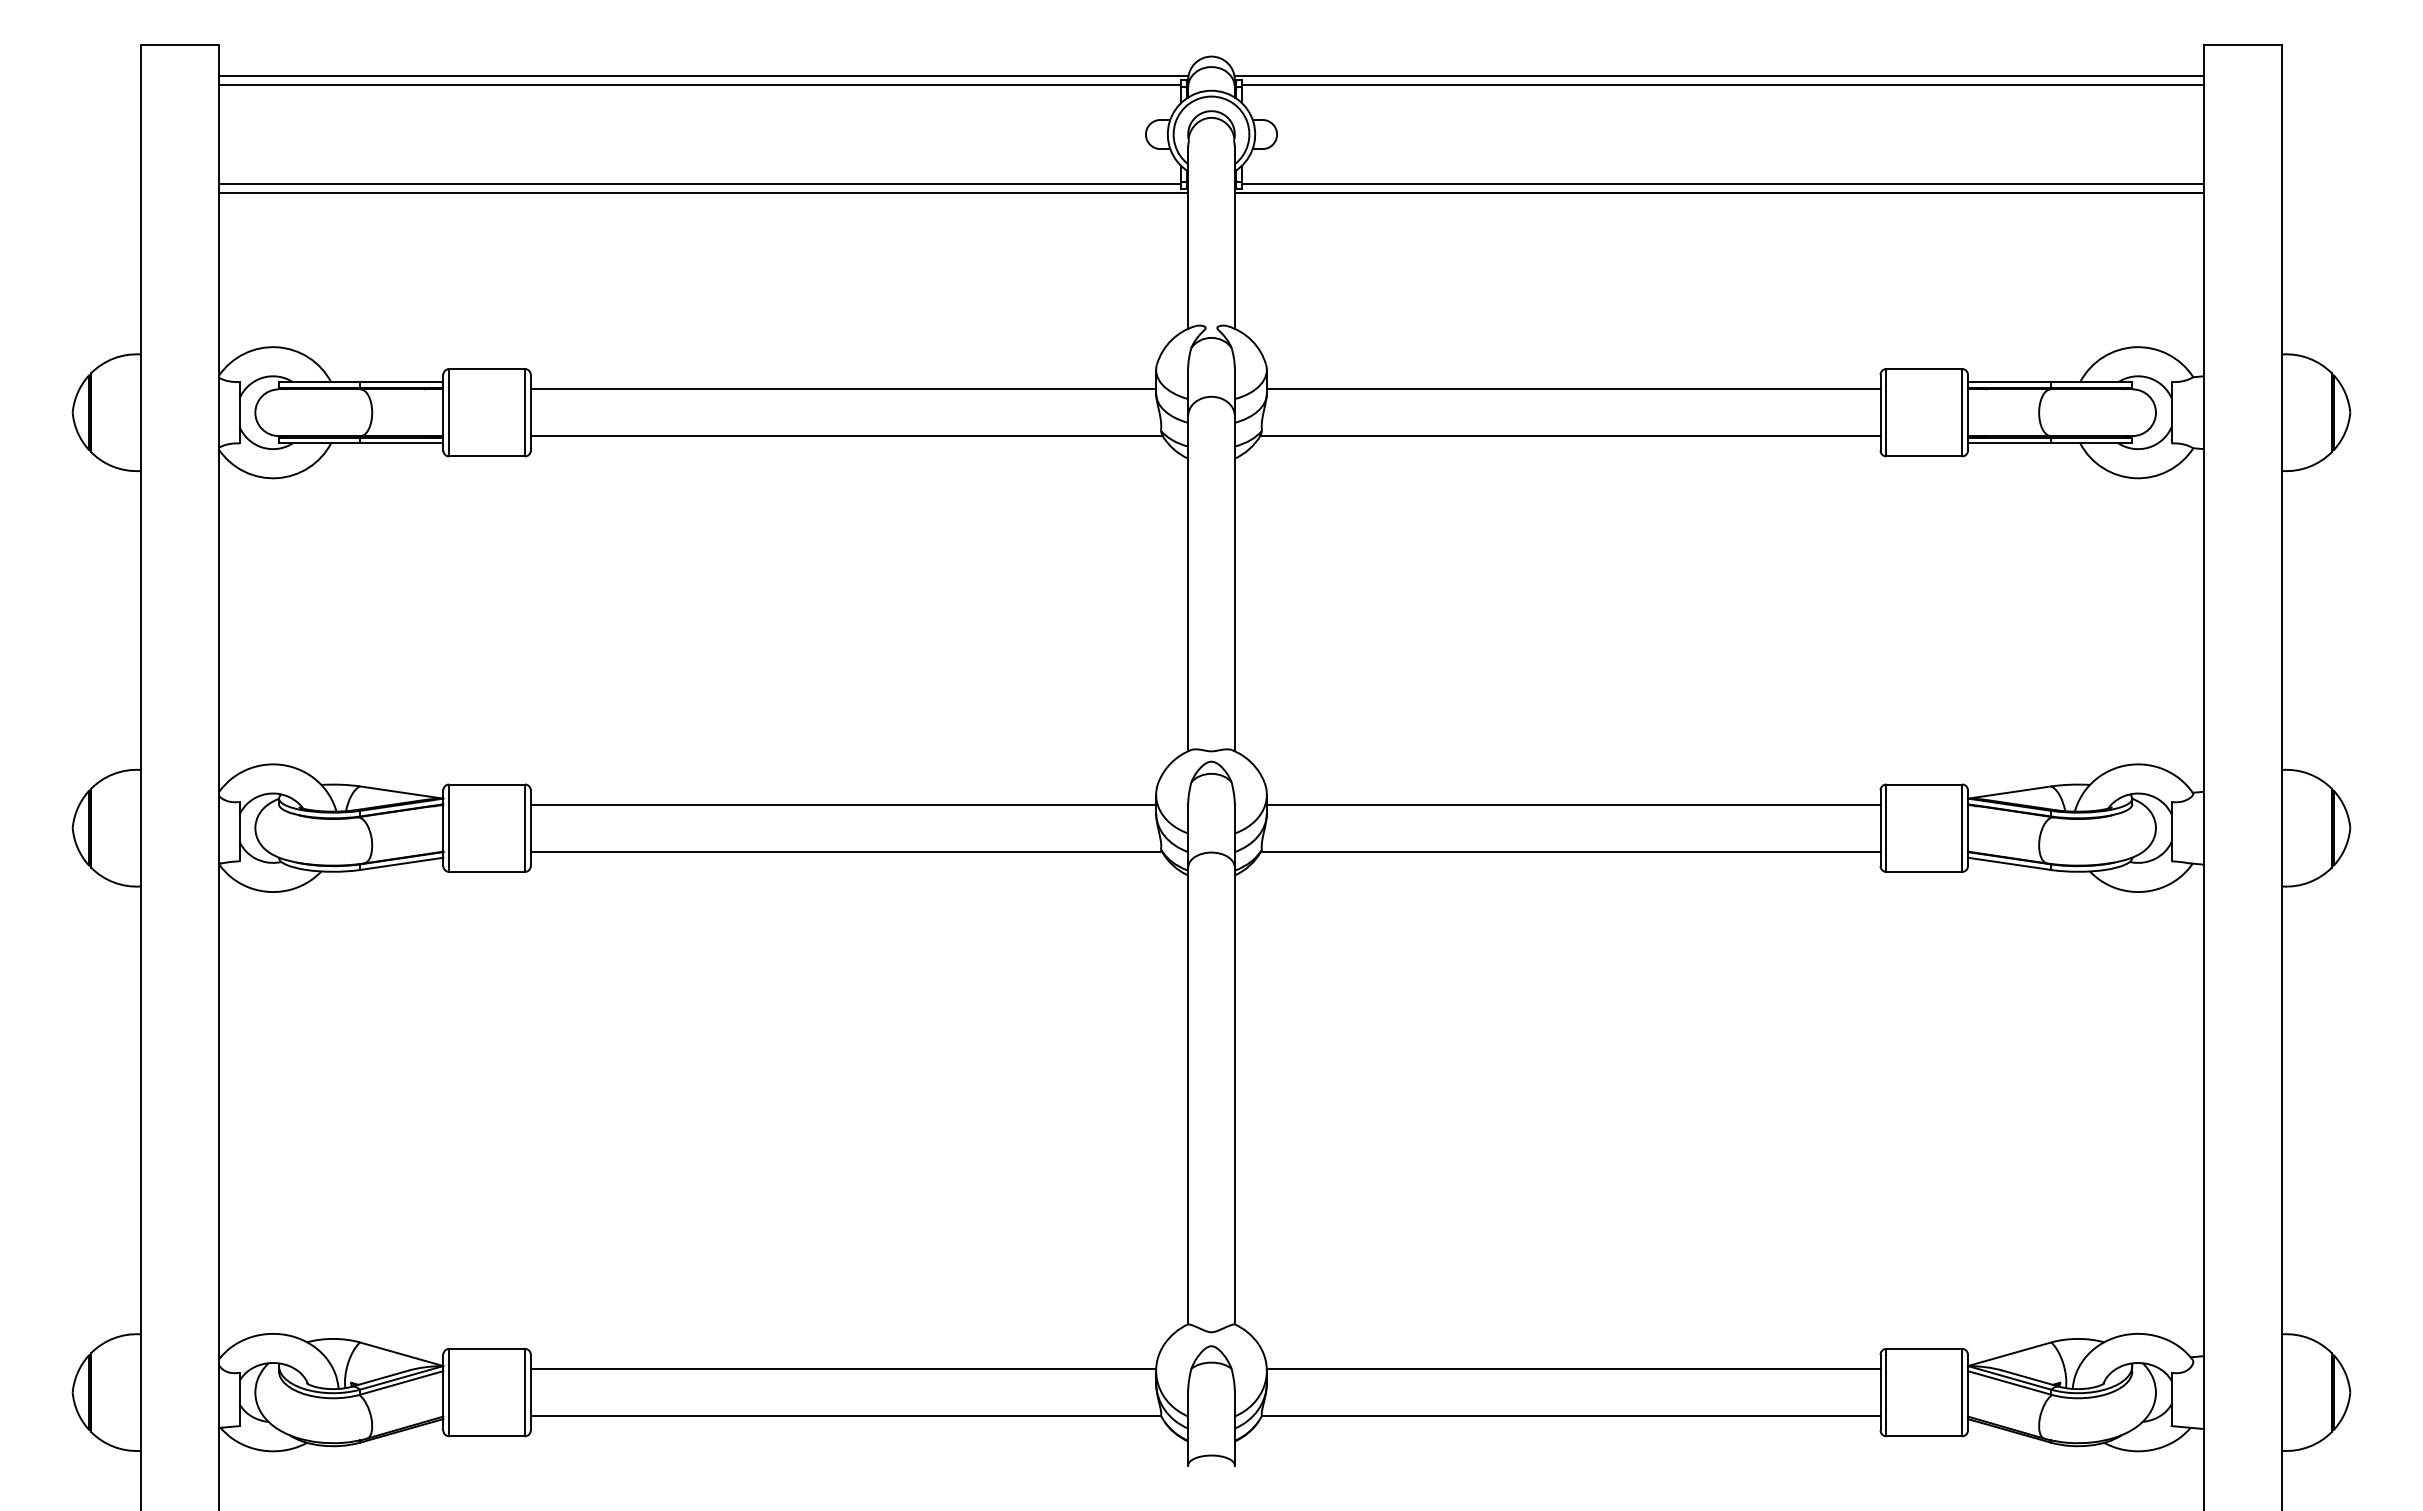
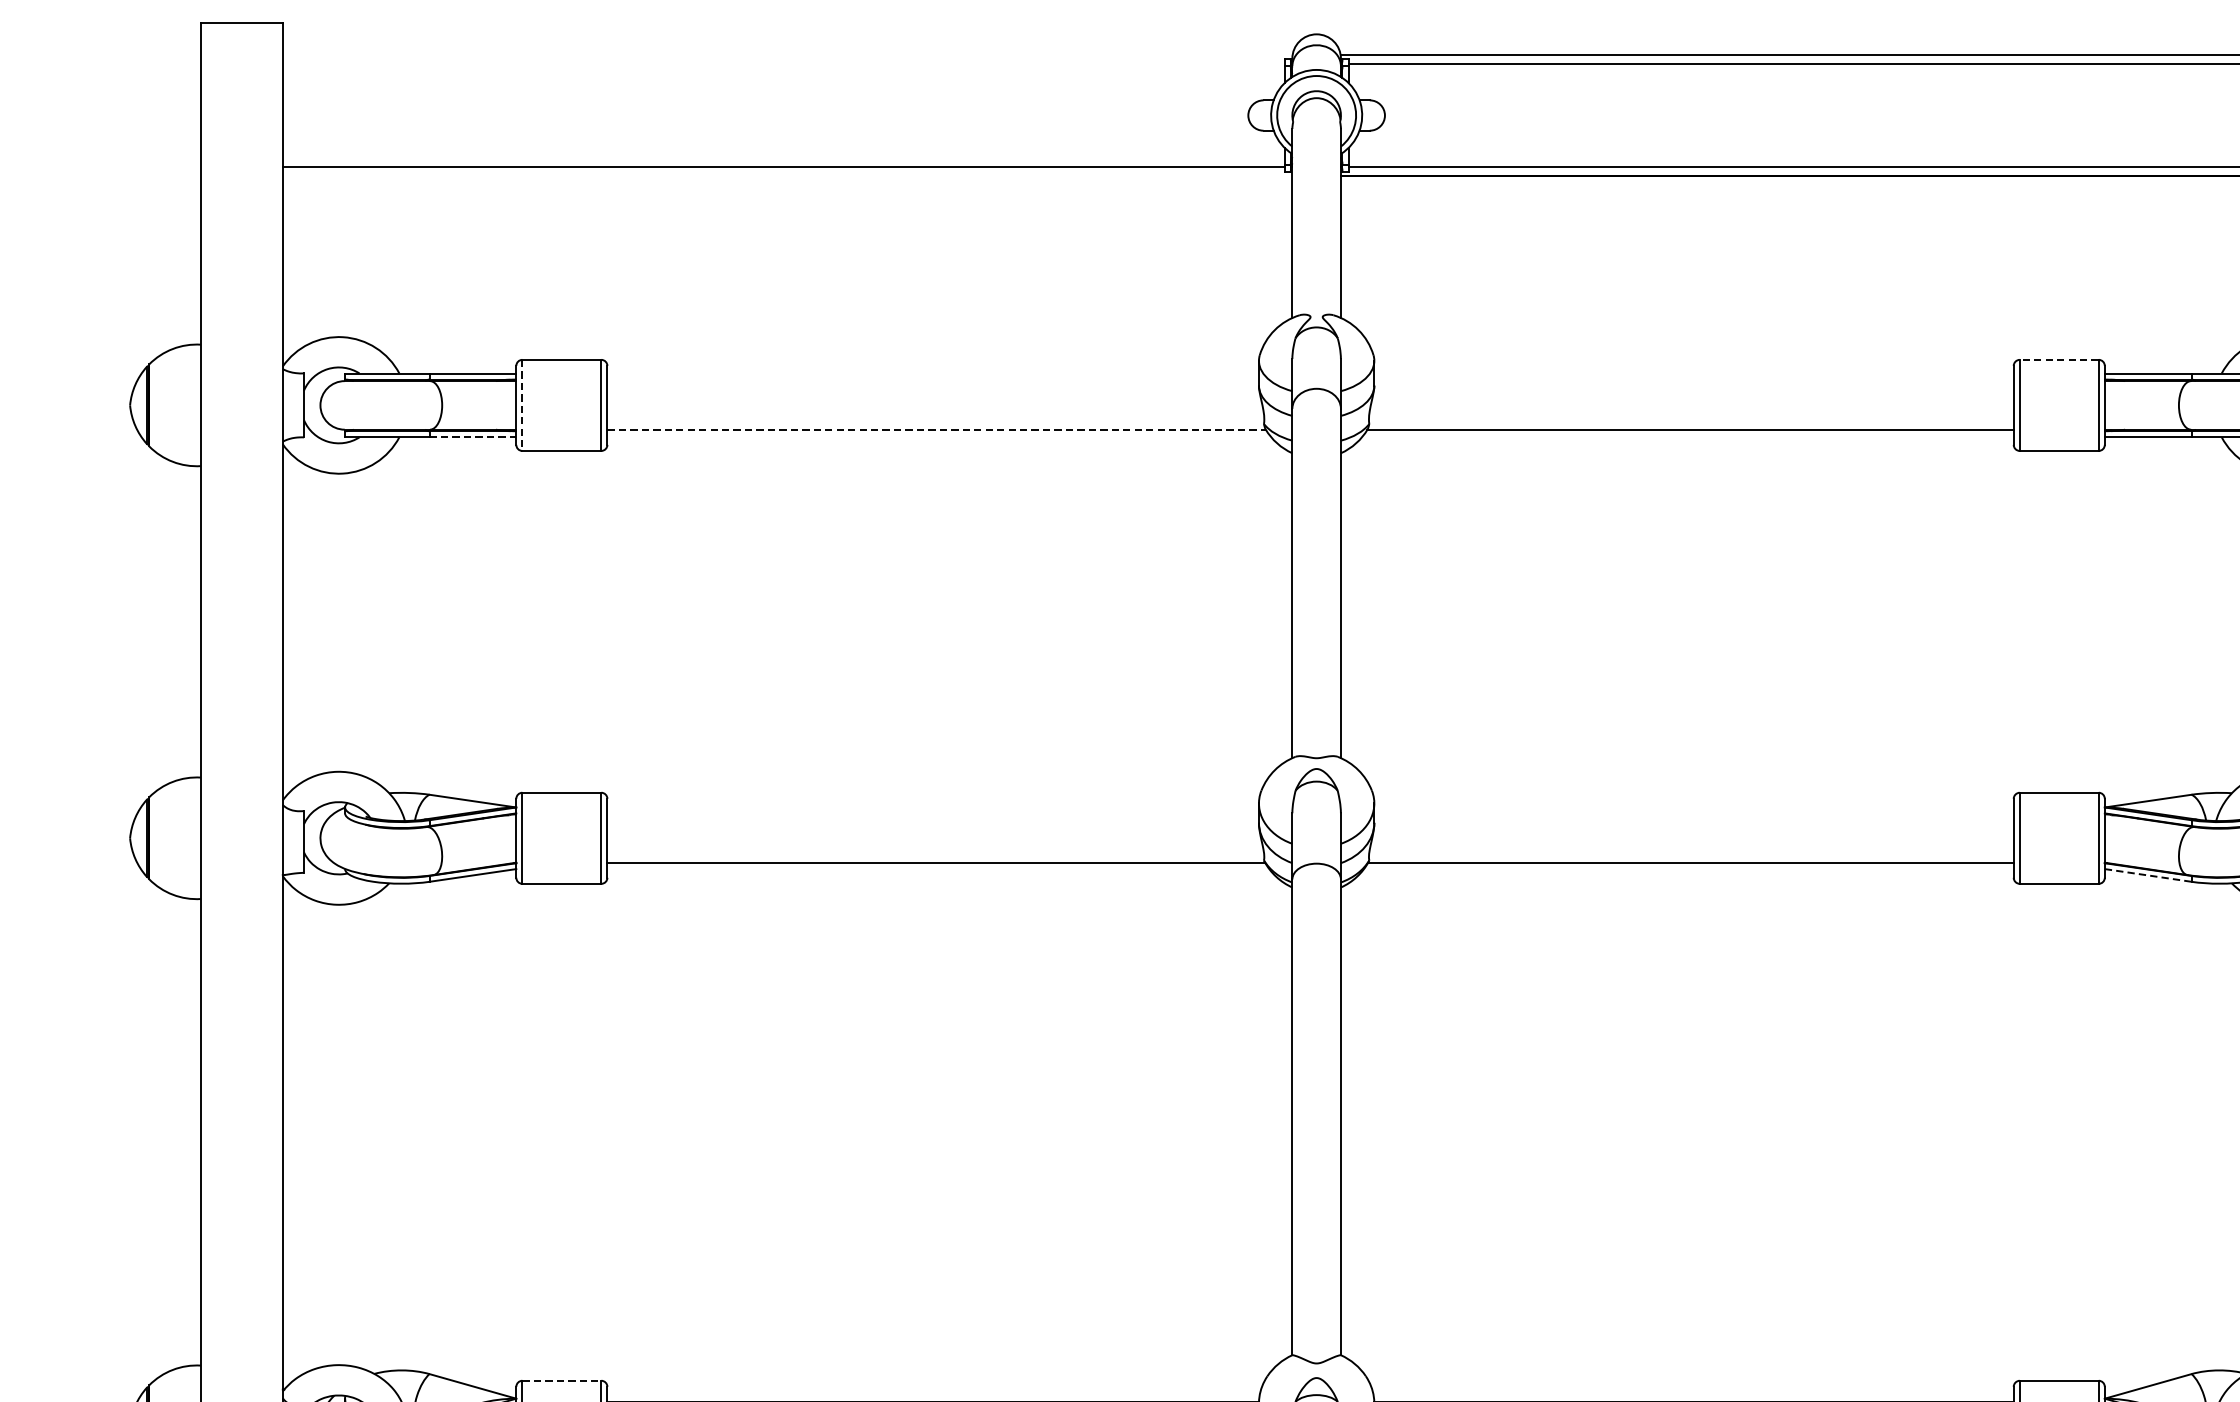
line: (703, 76) -> (787, 55), removed
line: (699, 84) -> (783, 63), removed
line: (703, 192) -> (787, 175), removed
line: (1924, 369) -> (2059, 360), solid -> dashed
line: (843, 389) -> (933, 381), removed
line: (1573, 389) -> (1693, 381), removed
line: (449, 412) -> (522, 405), solid -> dashed
line: (846, 436) -> (936, 430), solid -> dashed
line: (401, 443) -> (472, 437), solid -> dashed
line: (843, 804) -> (933, 813), removed
line: (1573, 804) -> (1693, 813), removed
line: (2010, 863) -> (2149, 875), solid -> dashed
line: (487, 1348) -> (562, 1380), solid -> dashed

